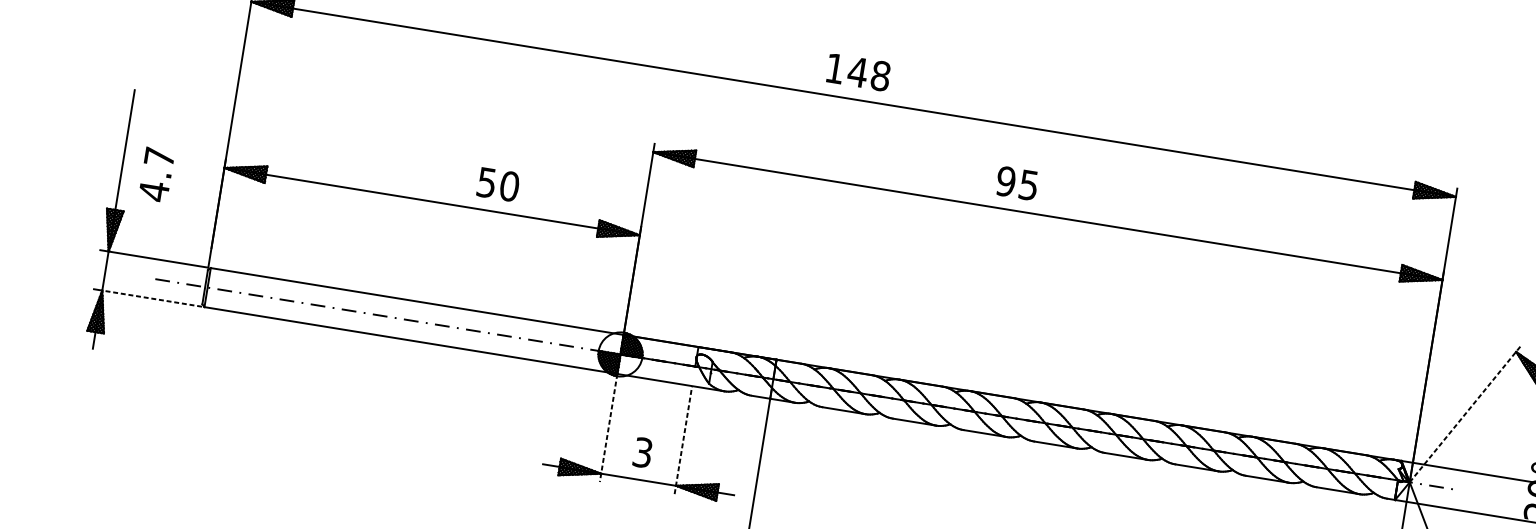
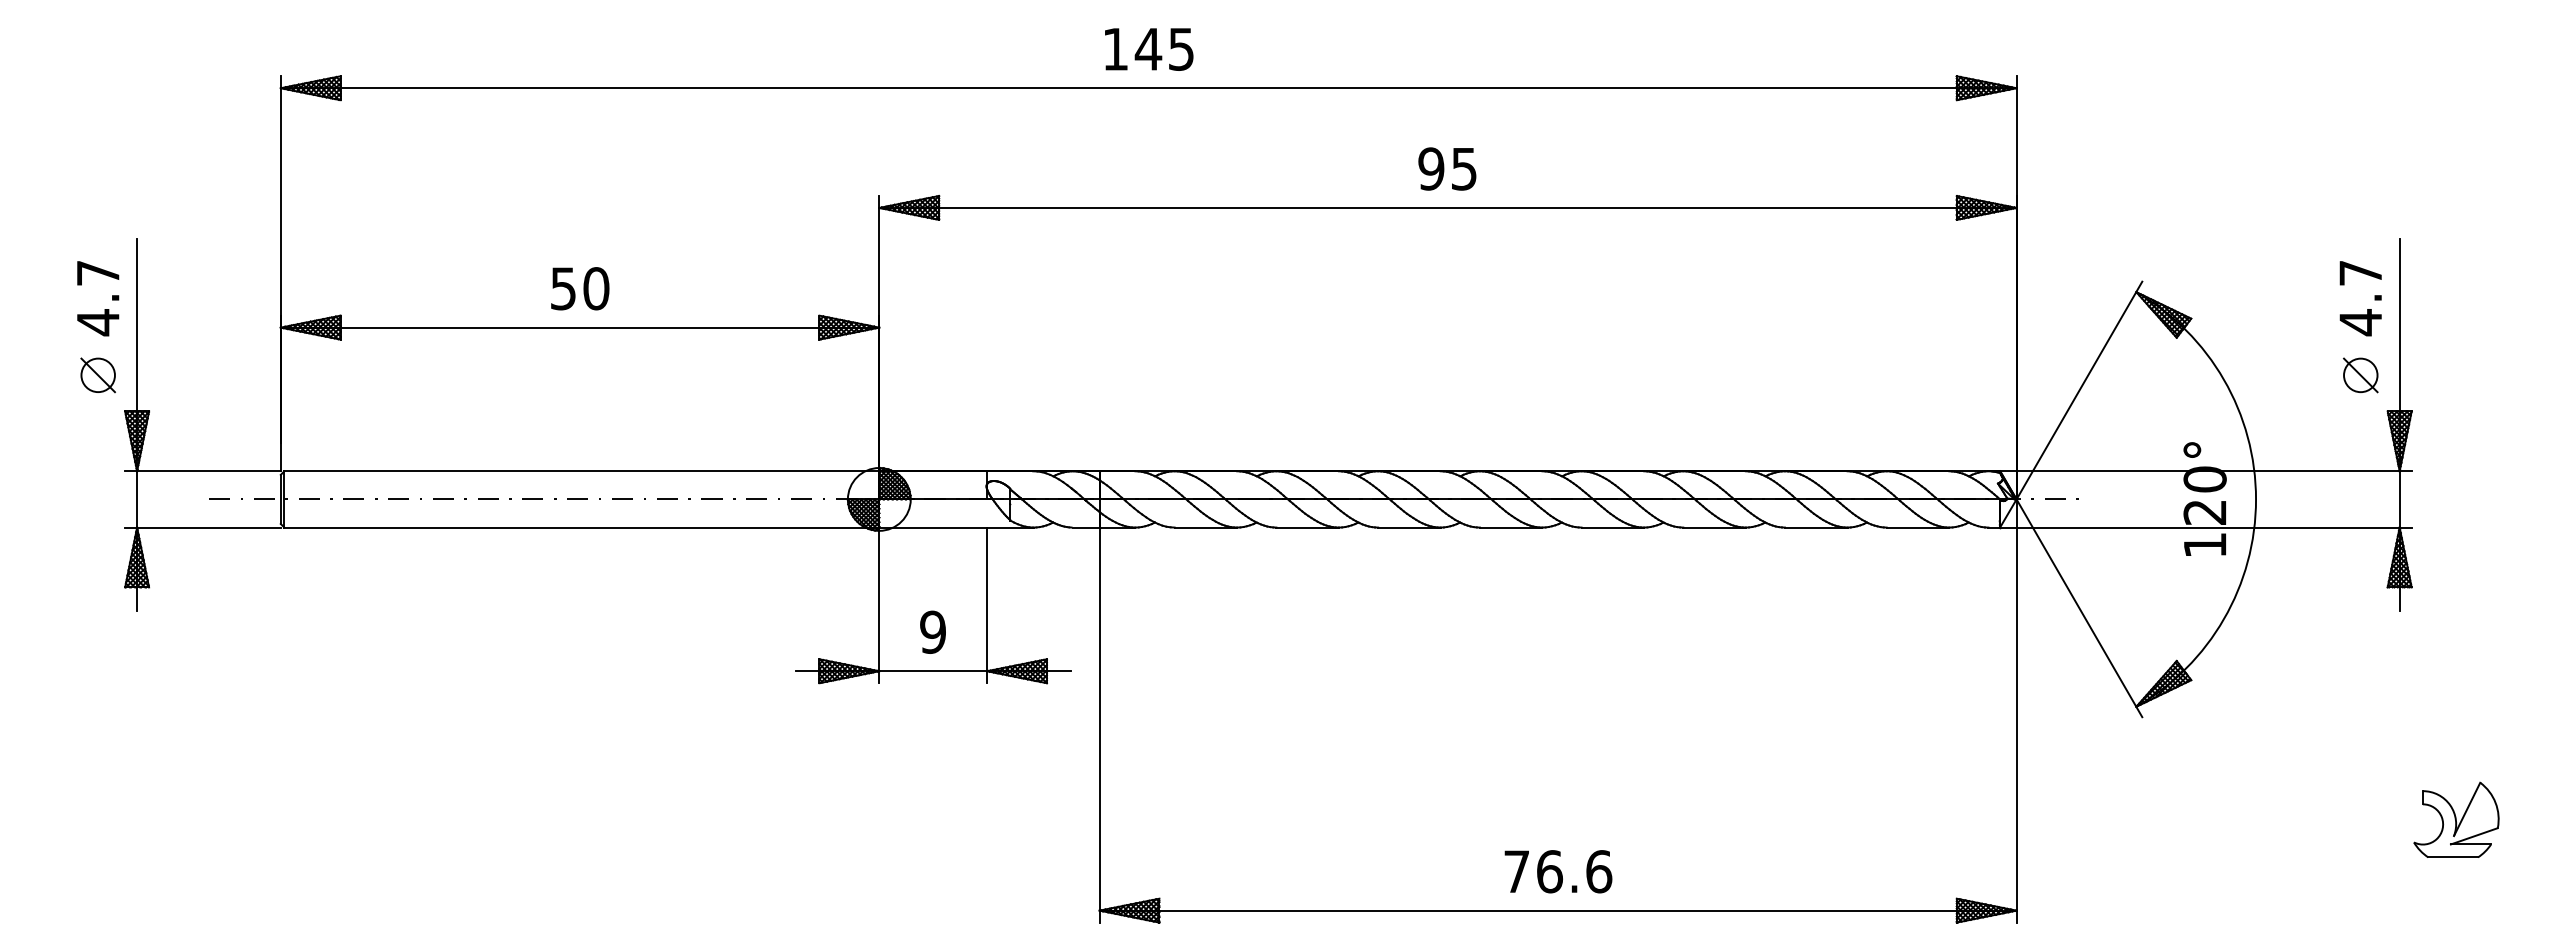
text: (880, 75) -> (1181, 48), 148 -> 145
text: (156, 174) -> (98, 298), moved
part: (91, 180) -> (97, 375), added
text: (1017, 183) -> (1447, 168), moved
text: (498, 184) -> (580, 288), moved
line: (151, 298) -> (208, 527), dashed -> solid
line: (1465, 413) -> (2079, 390), dashed -> solid
line: (608, 428) -> (879, 605), dashed -> solid
line: (683, 440) -> (987, 605), dashed -> solid
text: (642, 452) -> (932, 631), 3 -> 9

